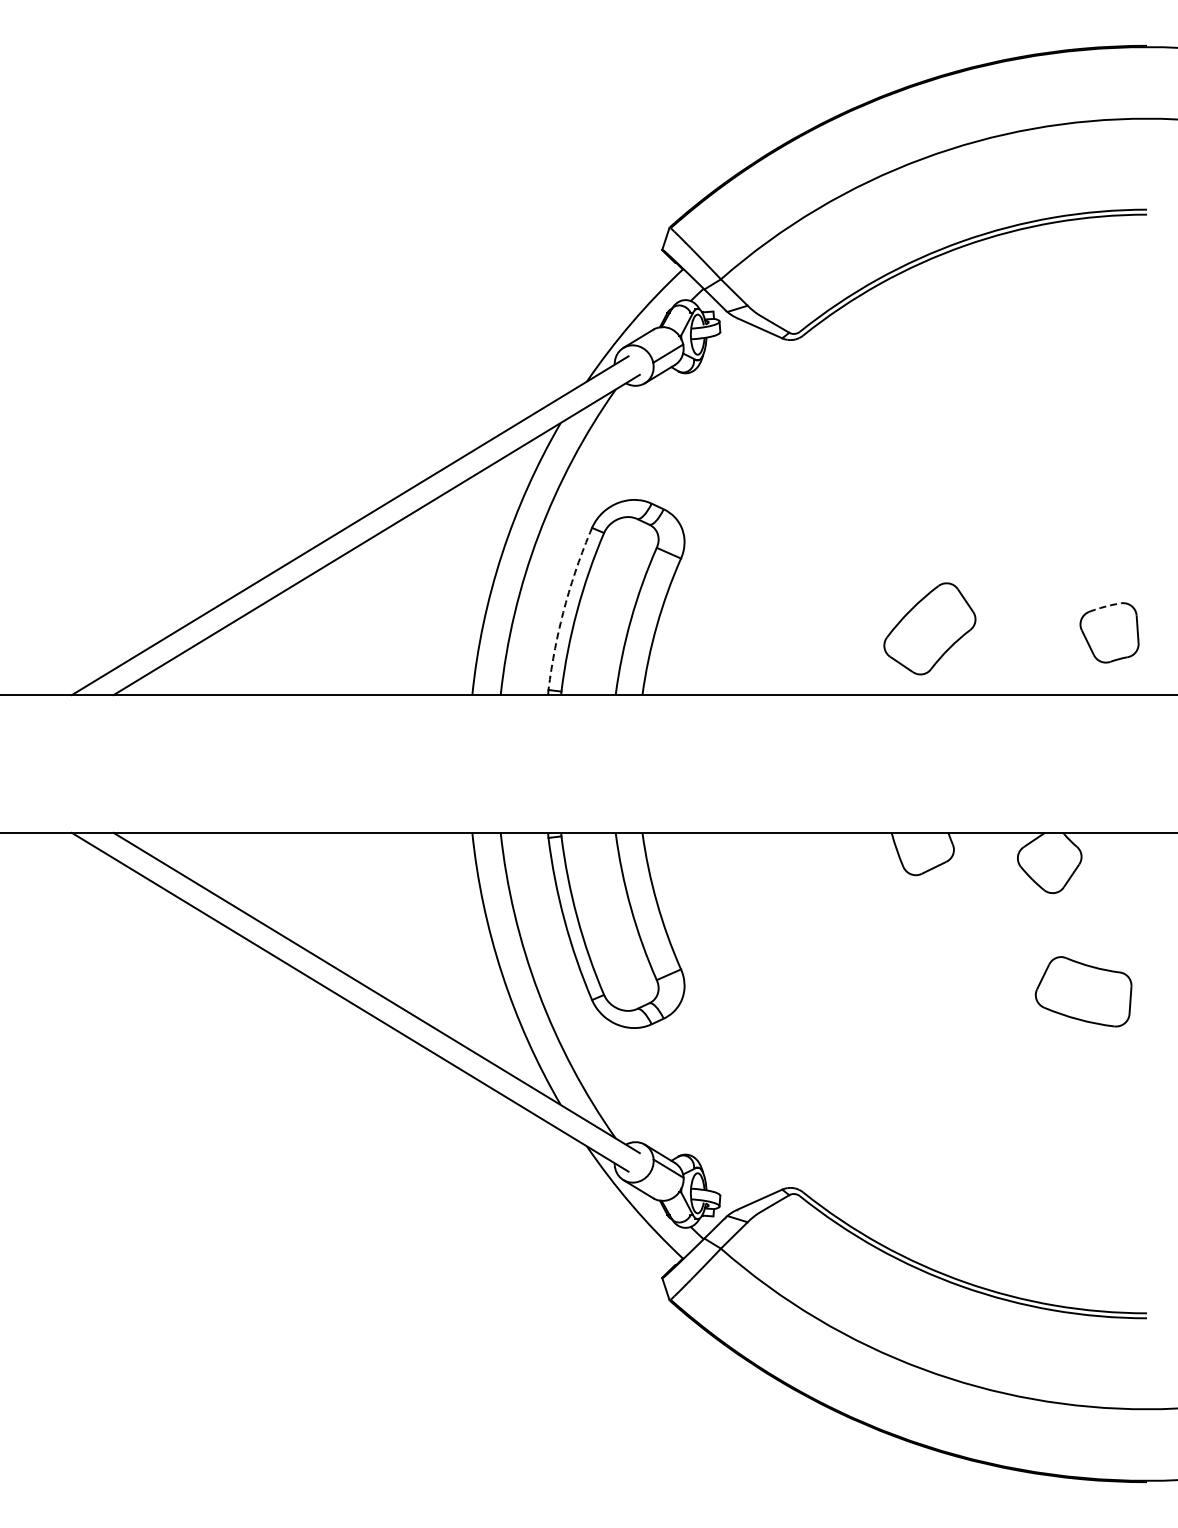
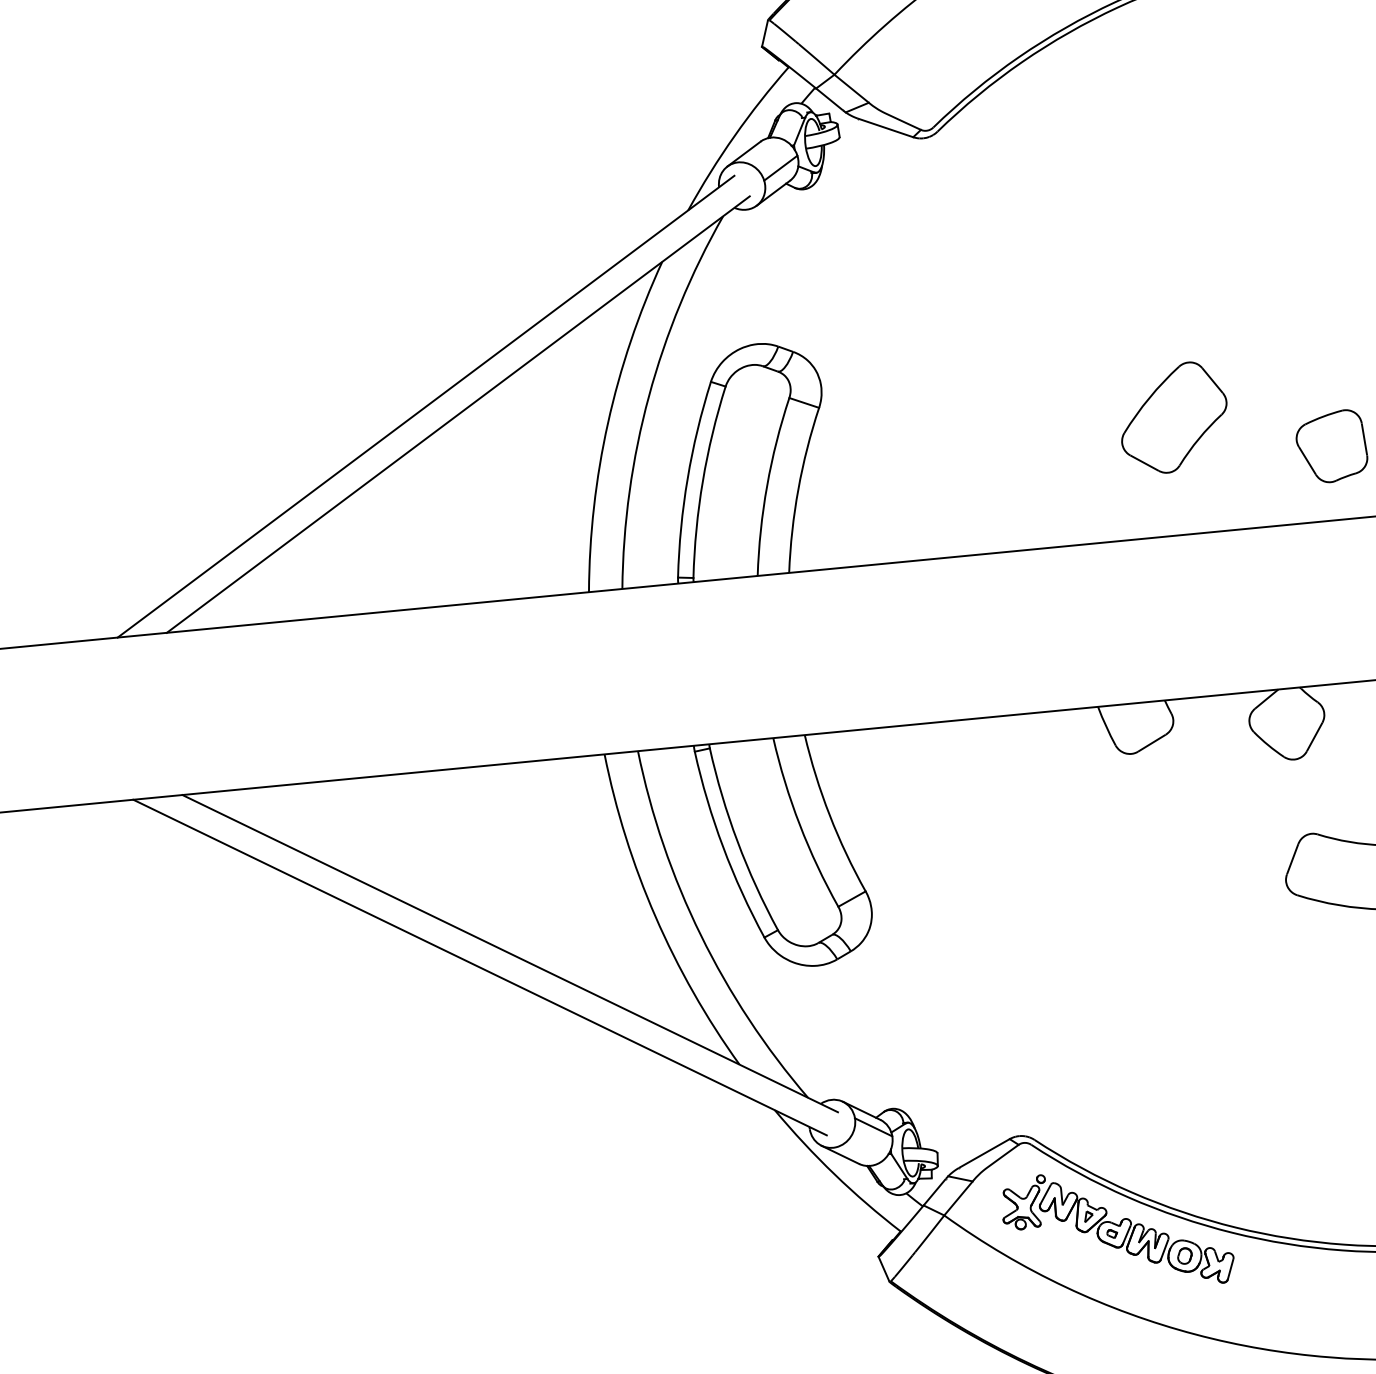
arc: (1104, 606) -> (1322, 416), dashed -> solid
arc: (564, 607) -> (687, 478), dashed -> solid
part: (929, 628) -> (1173, 417), moved
part: (865, 1274) -> (1117, 1229), added

